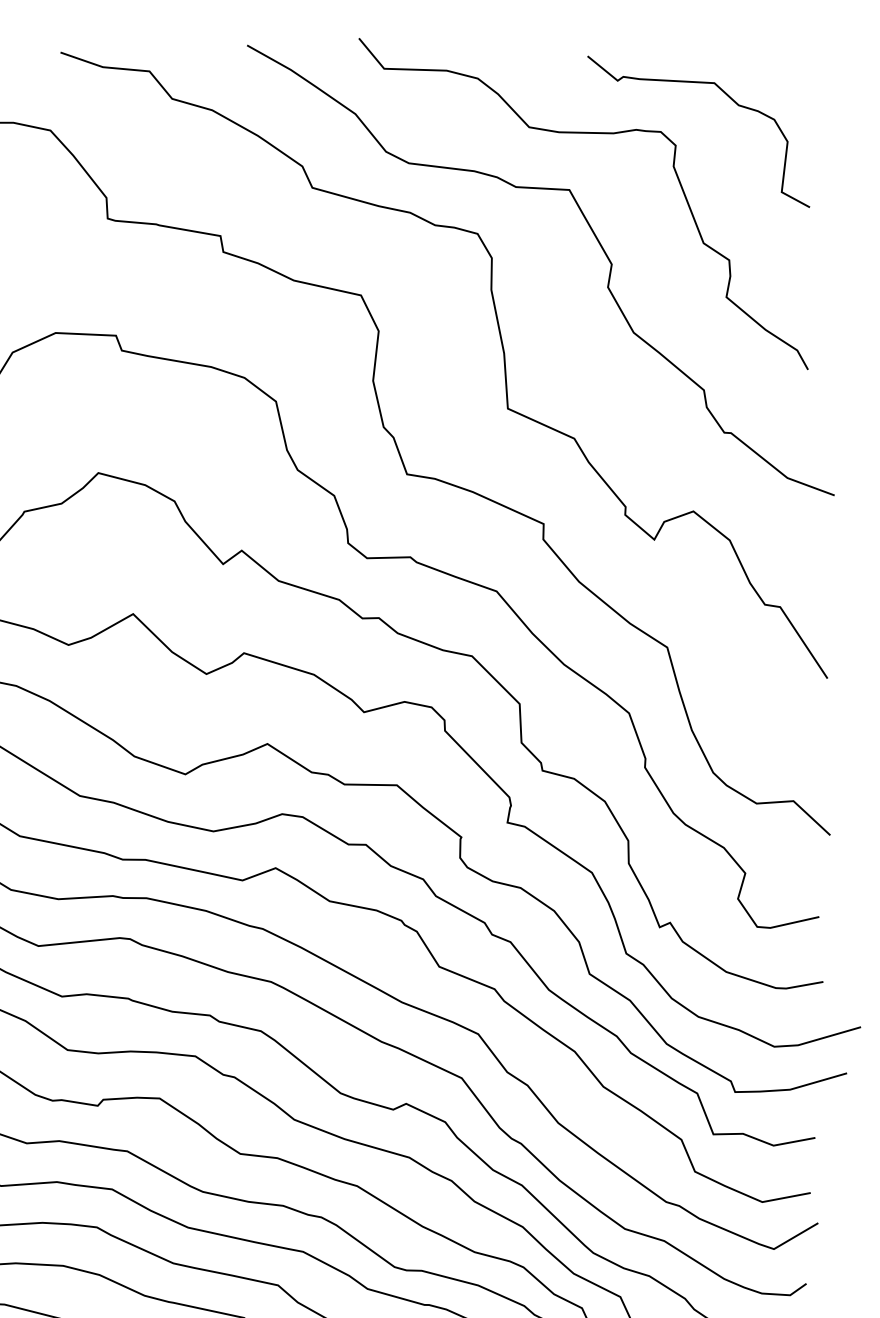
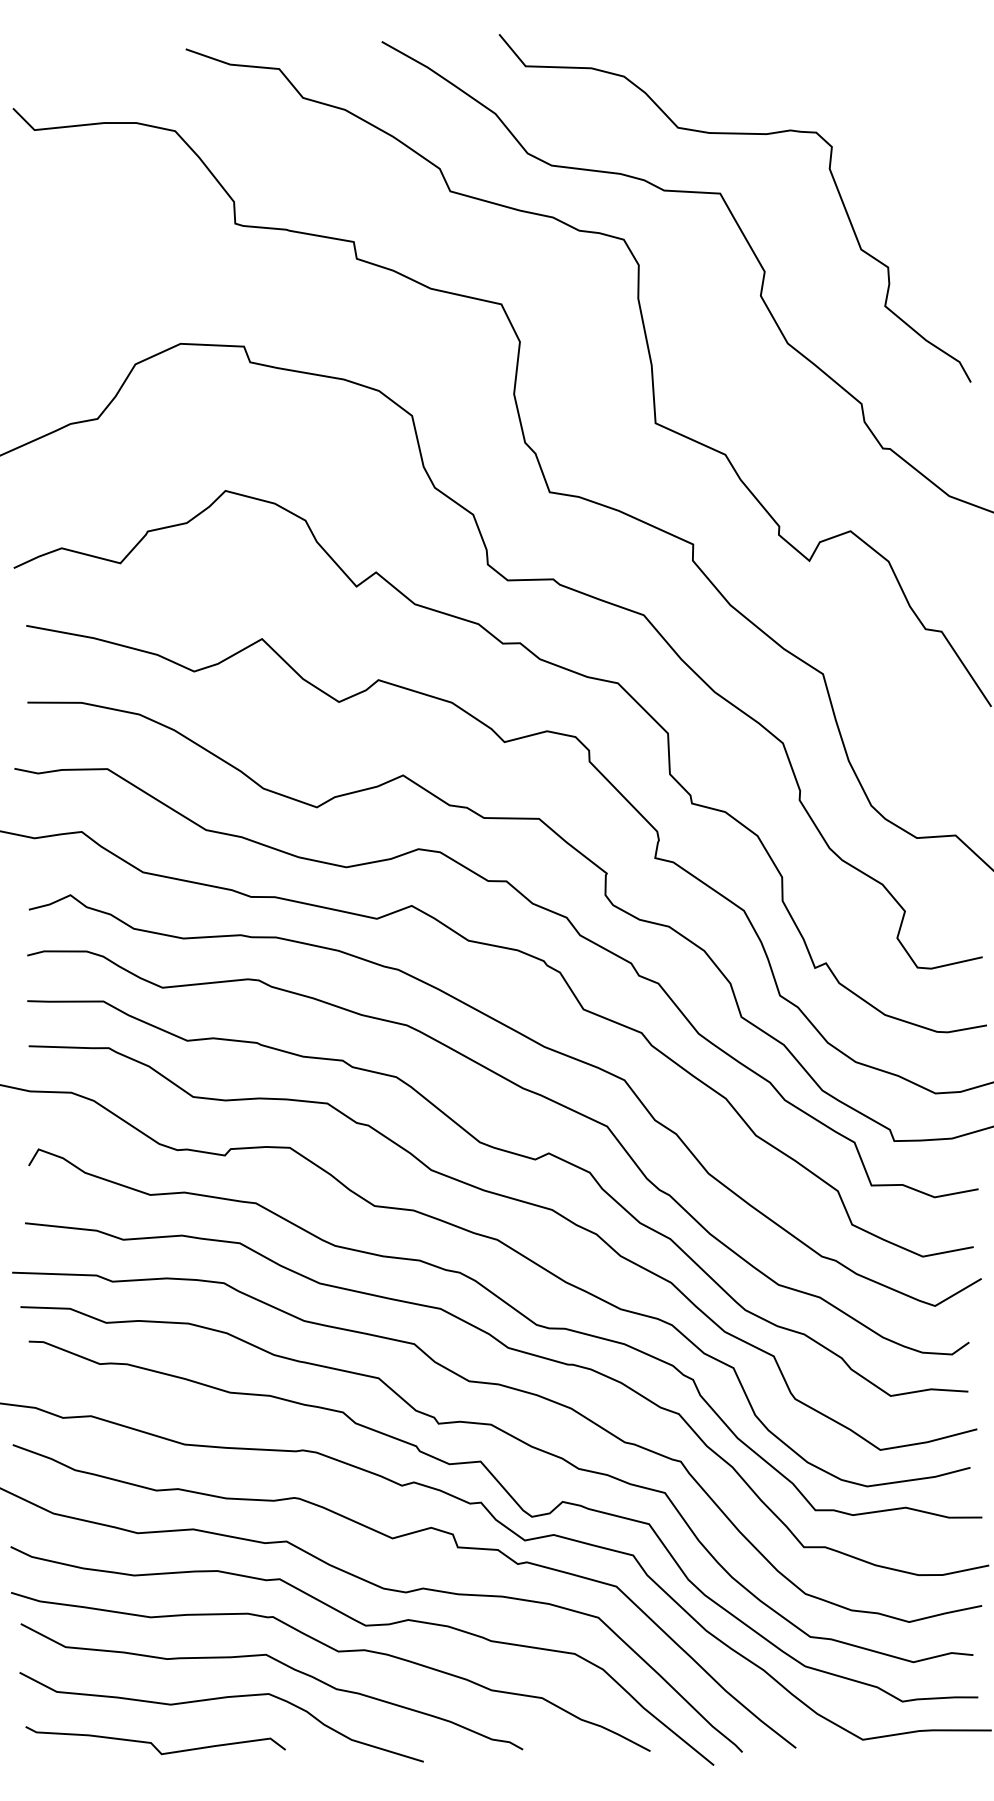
curve: (730, 99) -> (889, 98), removed

